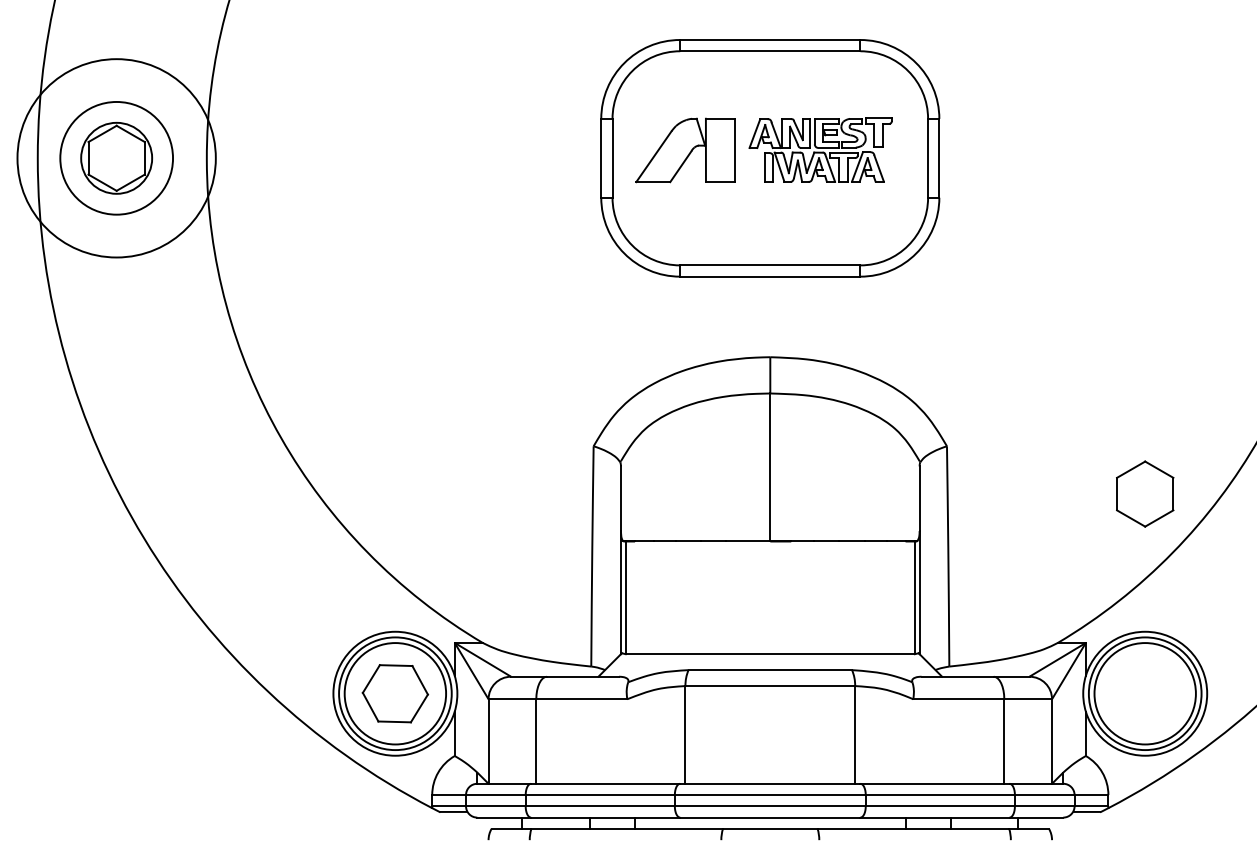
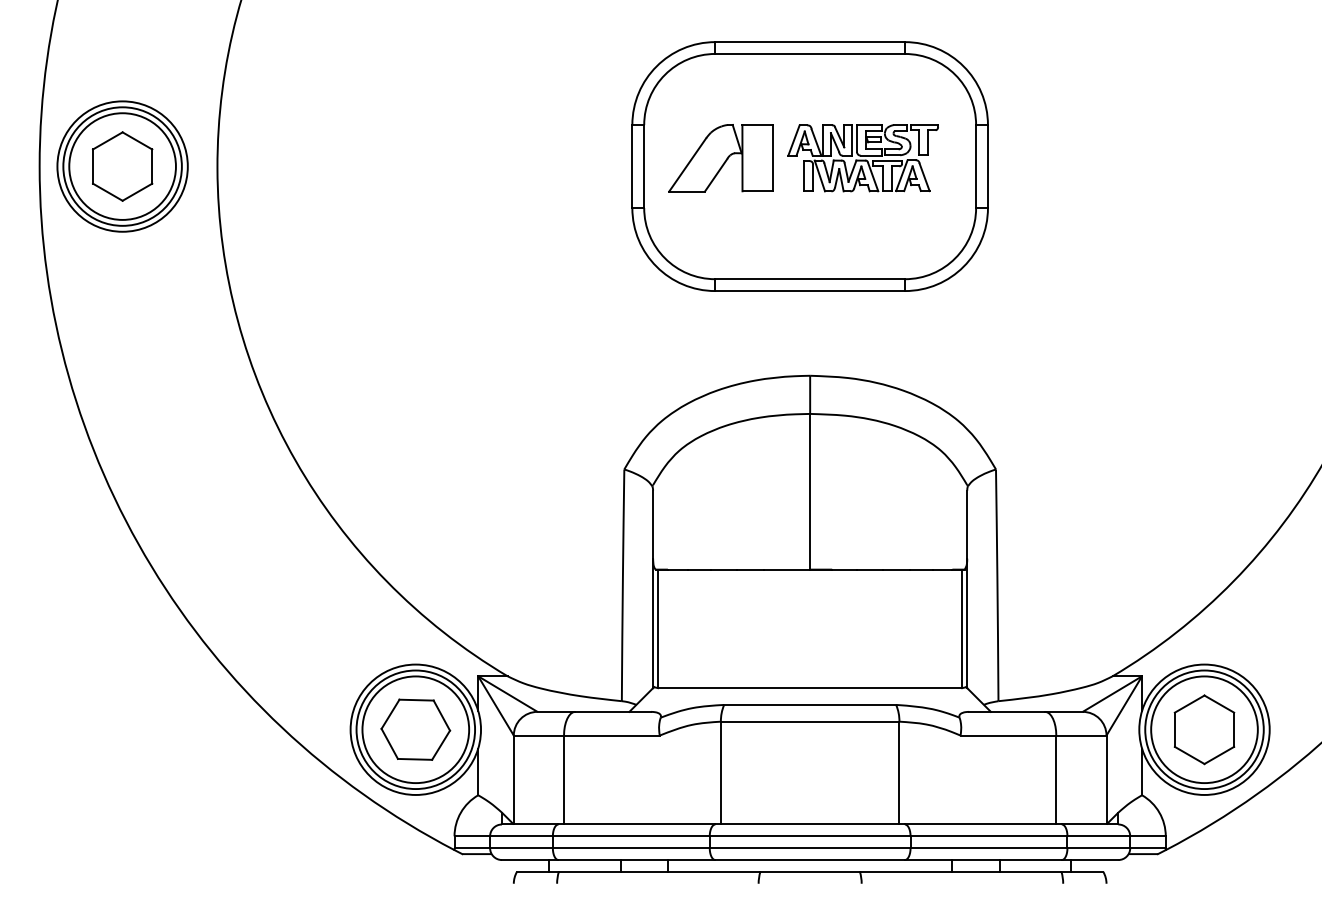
circle: (116, 158) -> (122, 166), size x0.62
circle: (116, 158) -> (122, 166), size x1.43
part: (1145, 493) -> (1204, 729), moved

